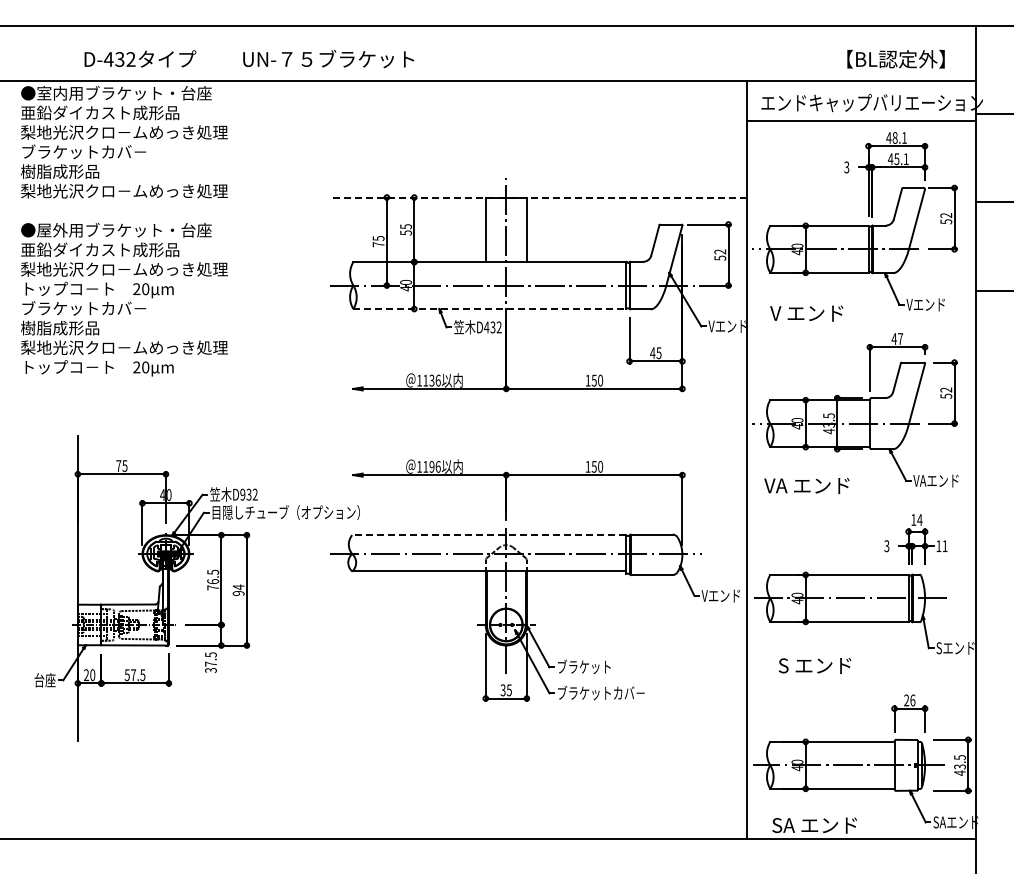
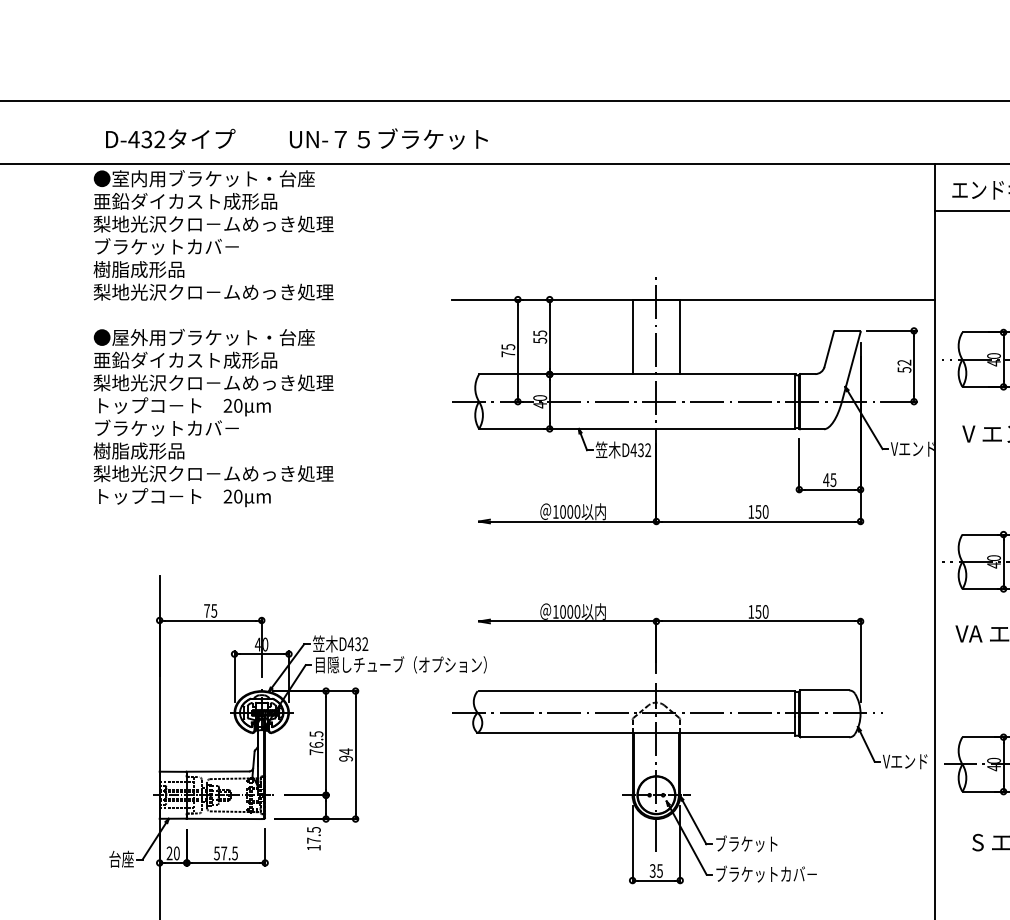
text: (248, 58) -> (296, 138), moved
line: (537, 197) -> (692, 299), dashed -> solid
line: (490, 309) -> (638, 429), dashed -> solid
text: (431, 380) -> (569, 511), 1136 -> 1000
text: (431, 466) -> (569, 611), 1196 -> 1000
text: (242, 494) -> (350, 643), D932 -> D432
line: (489, 535) -> (636, 691), dashed -> solid
text: (210, 670) -> (313, 848), 37.5 -> 17.5

